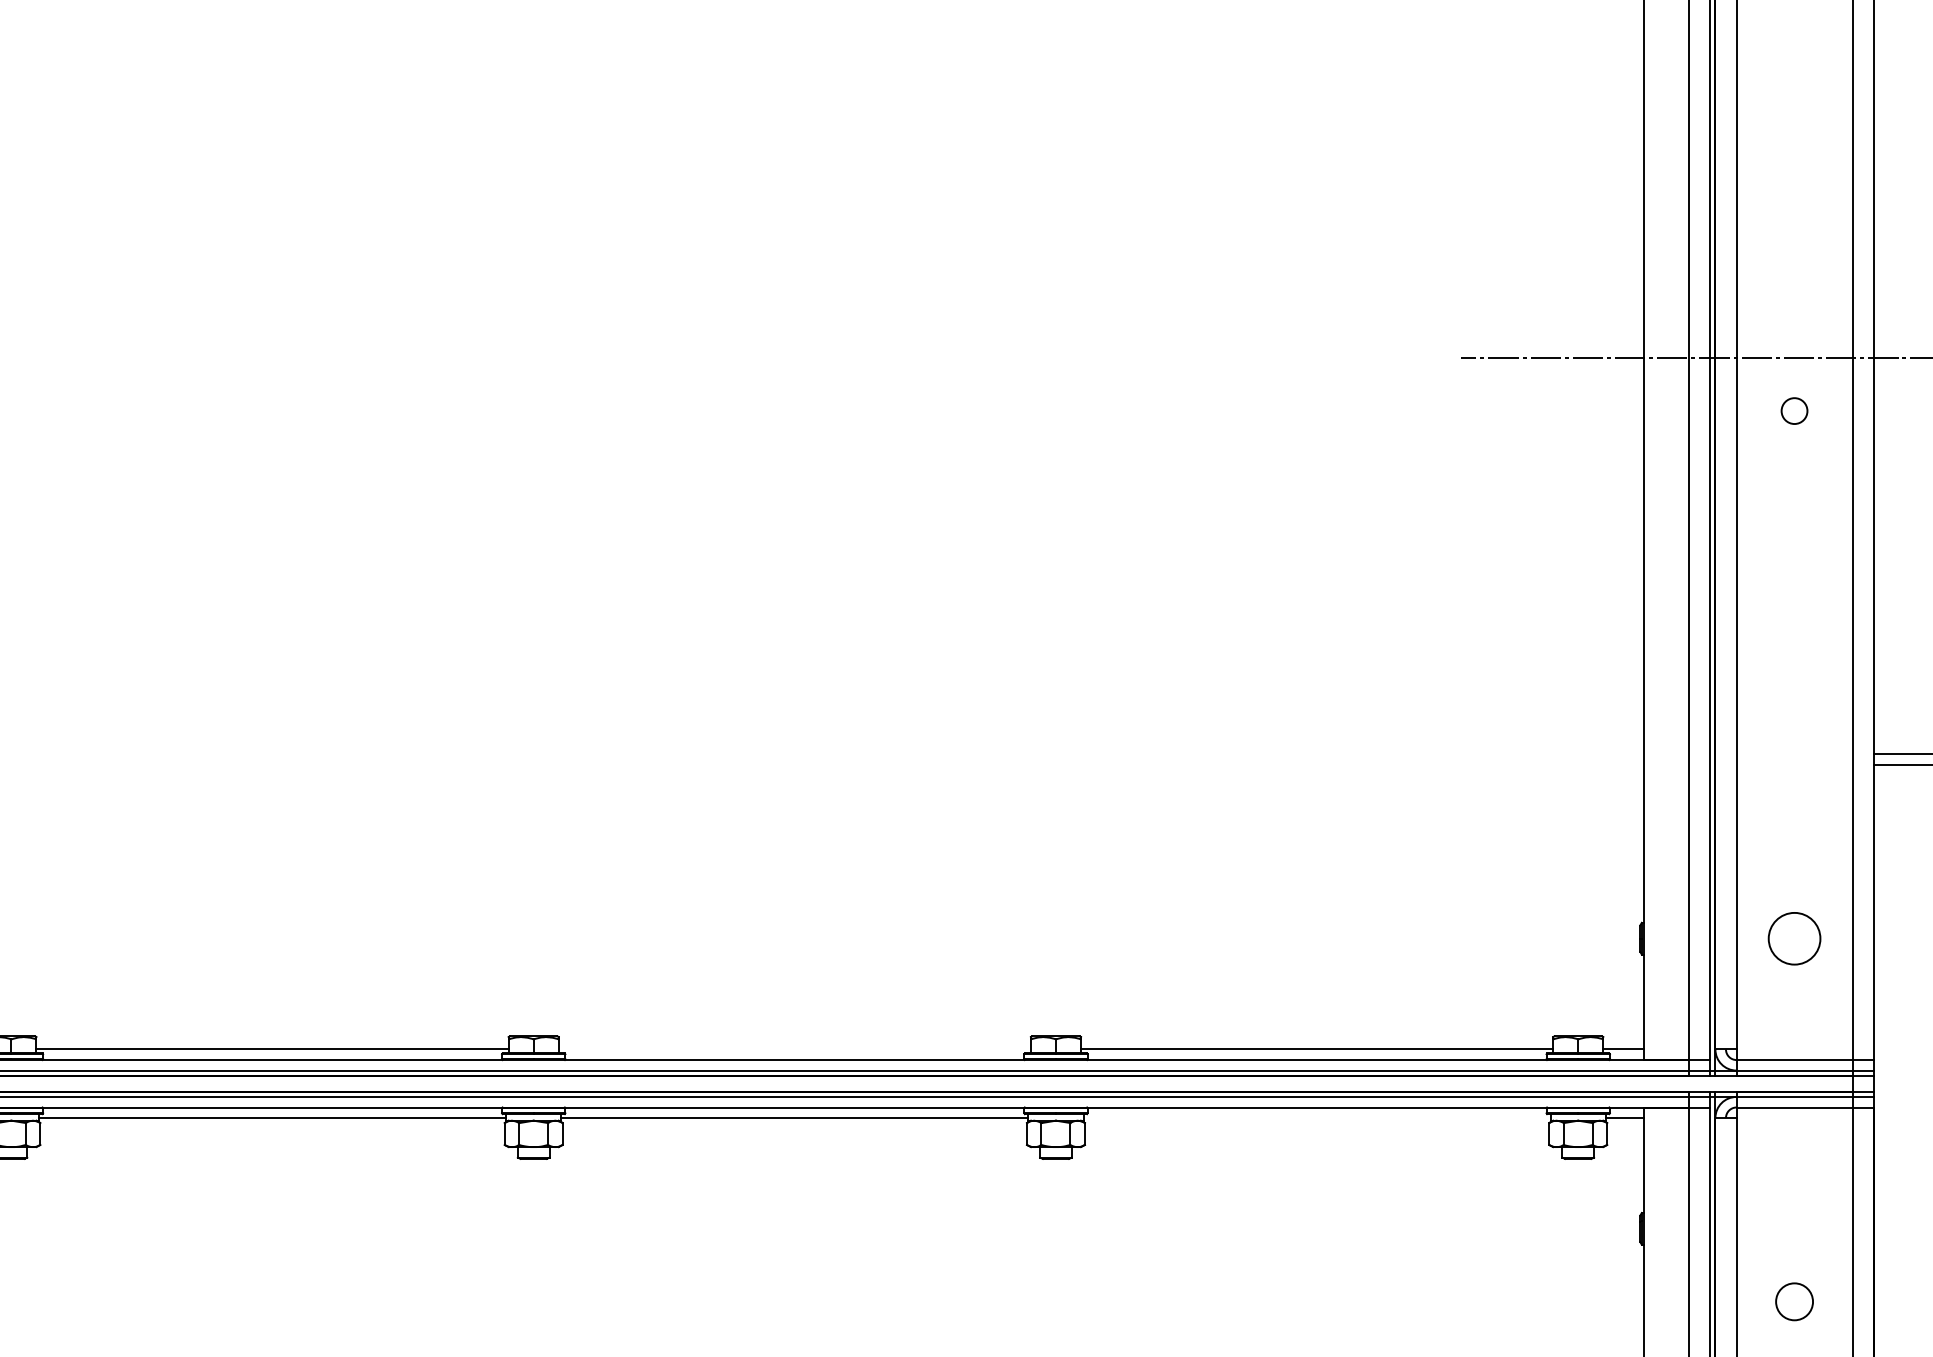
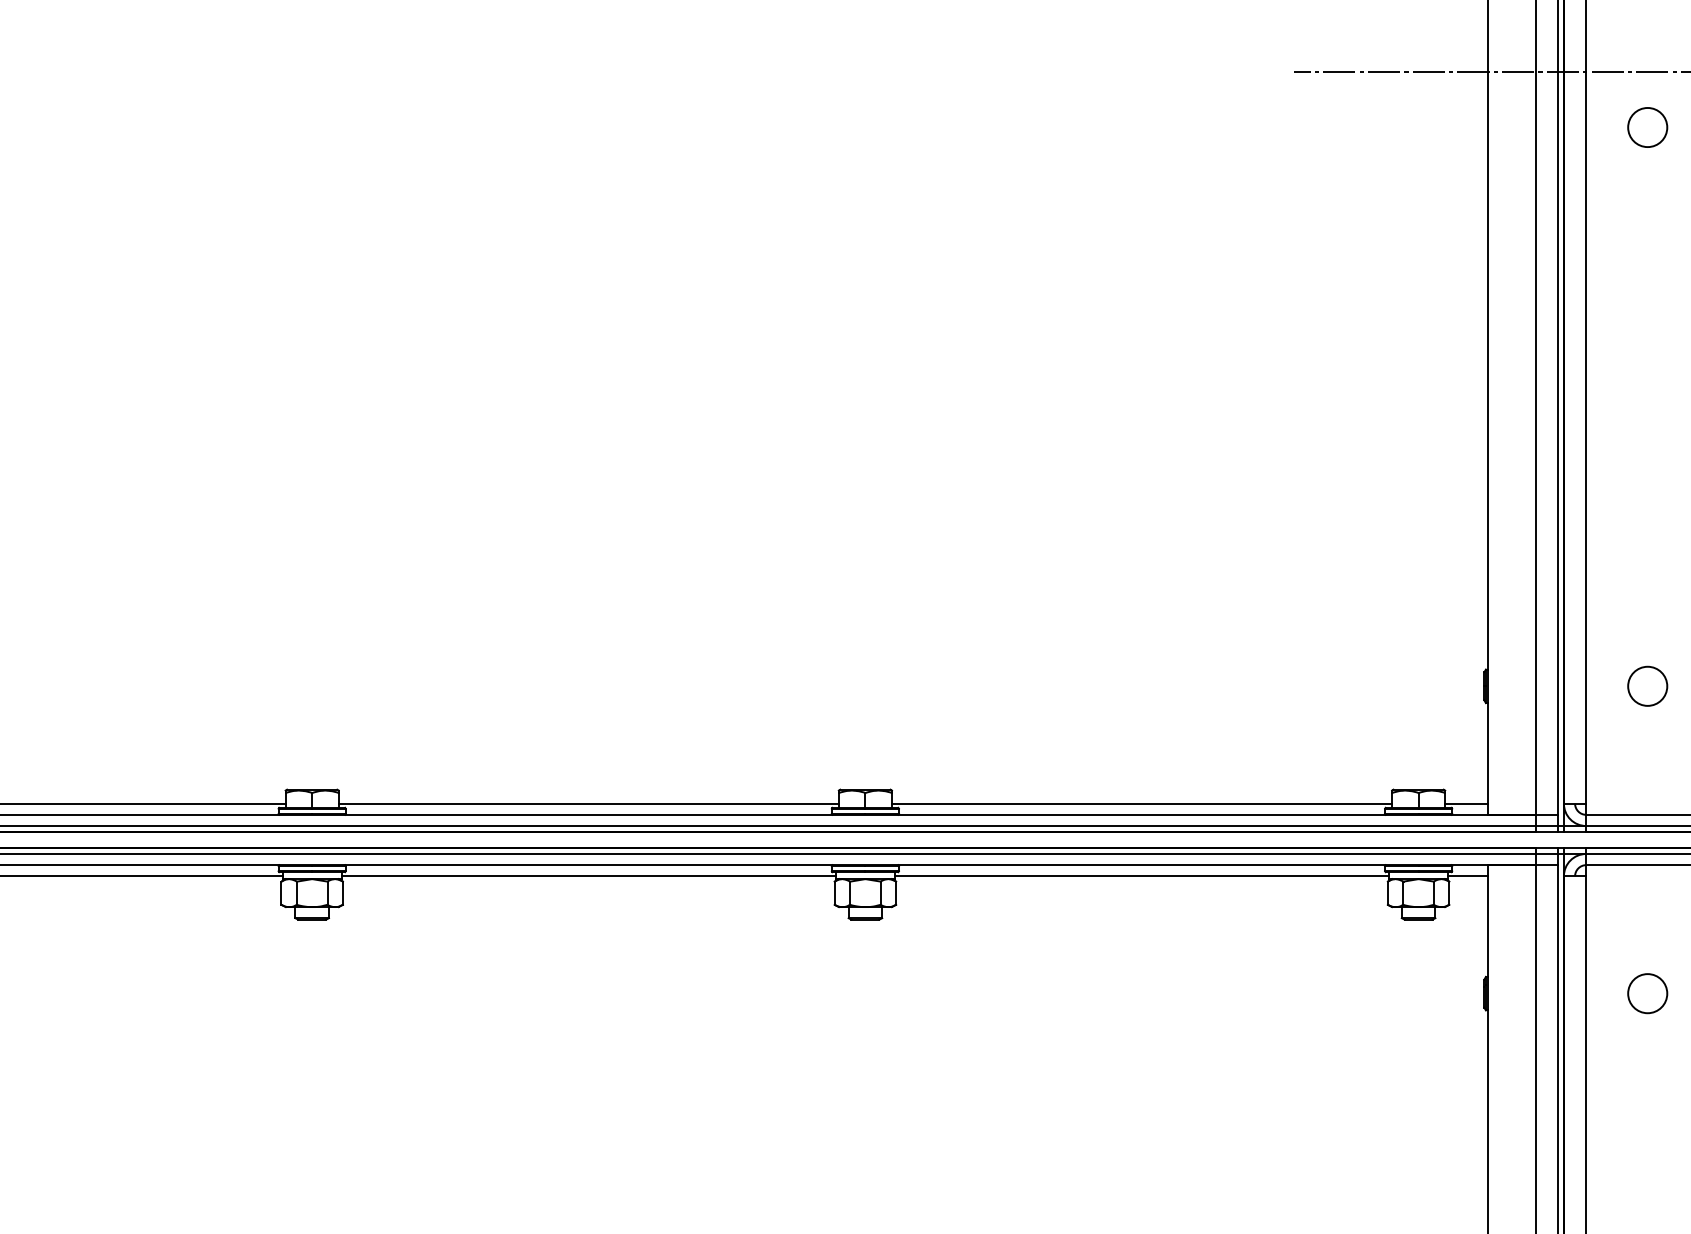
circle: (1794, 410) -> (1647, 126), size x1.43
circle: (1794, 938) -> (1647, 686), size x0.71
line: (794, 1049) -> (588, 803), added
line: (1316, 1118) -> (1141, 876), added
circle: (1794, 1301) -> (1647, 993), moved

